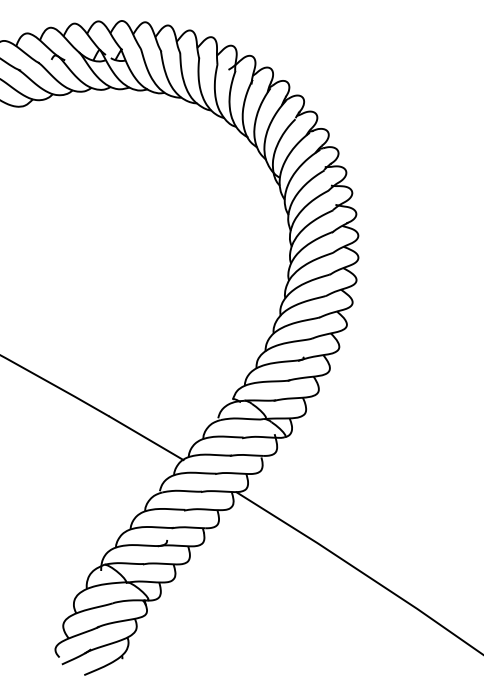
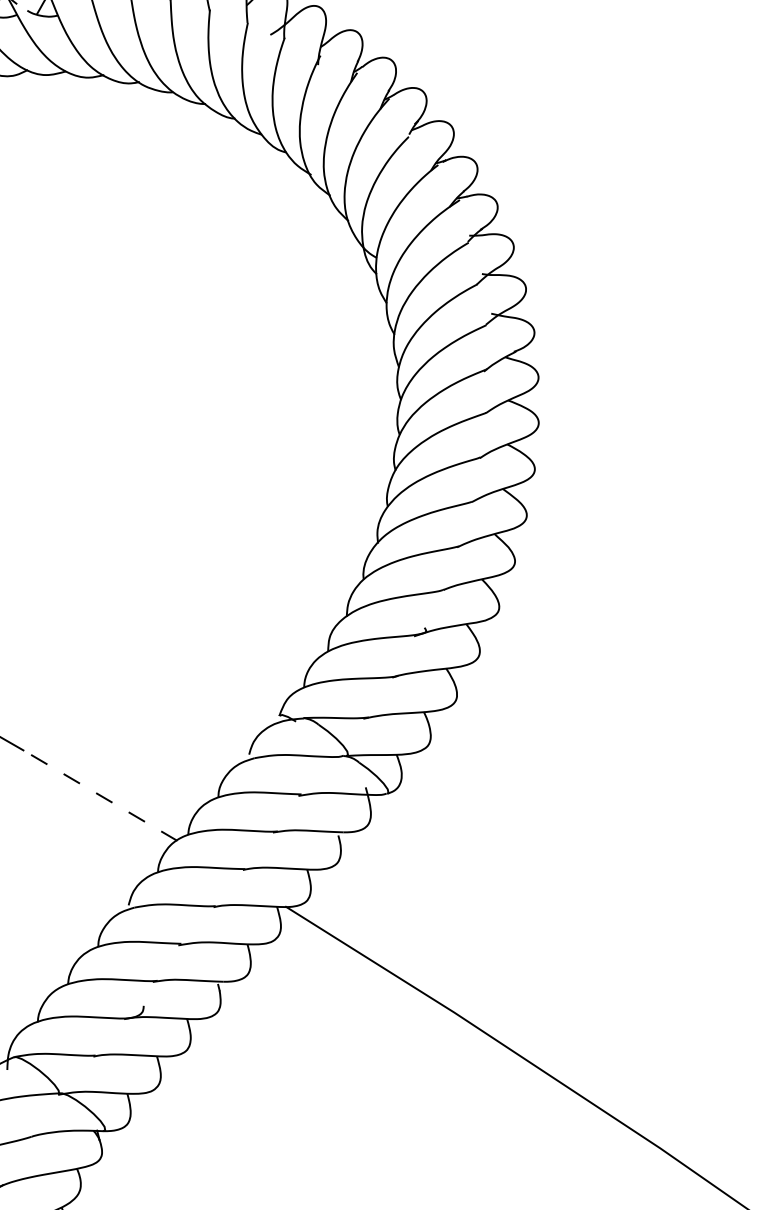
line: (146, 438) -> (101, 796), solid -> dashed

